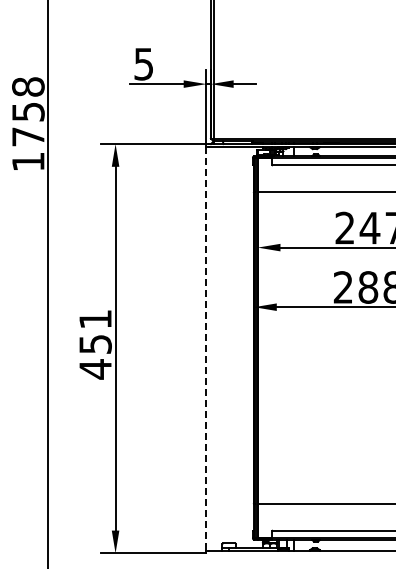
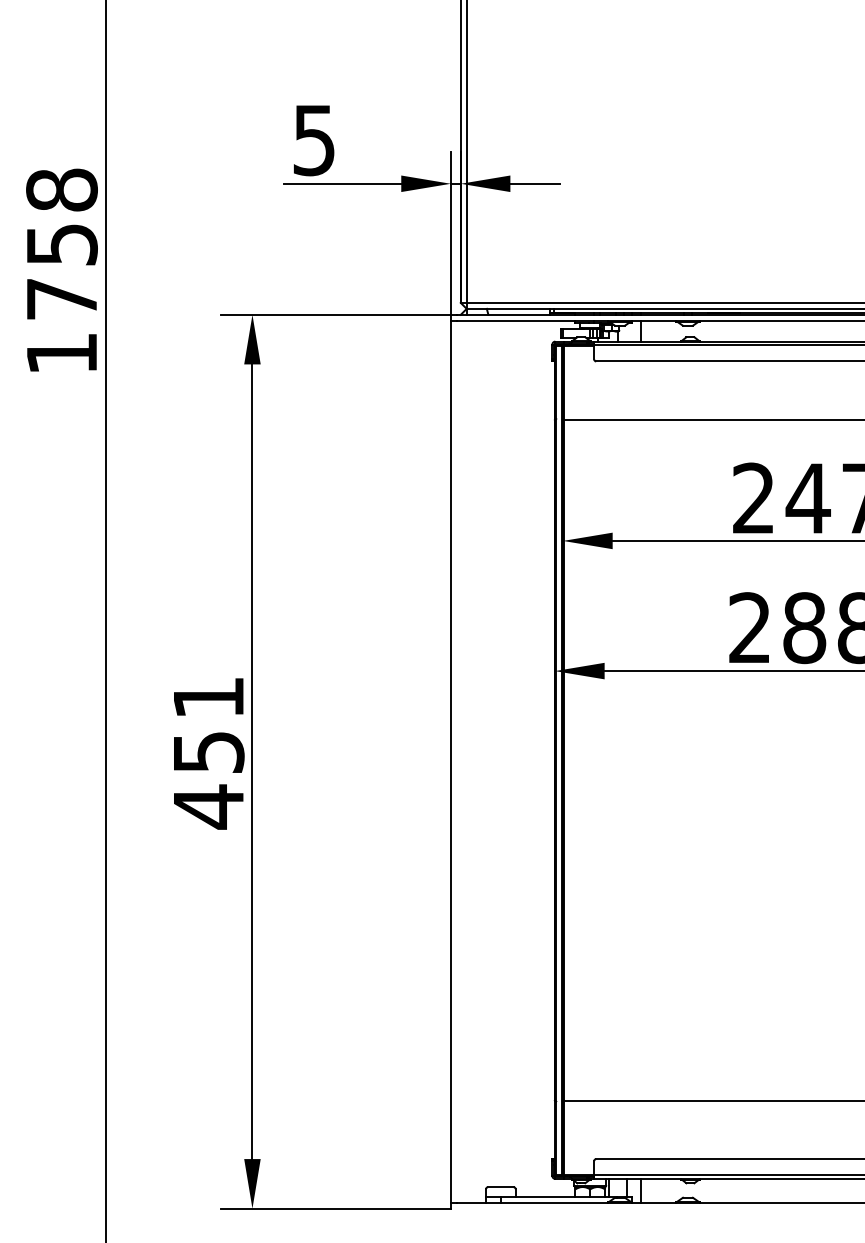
line: (206, 348) -> (451, 761), dashed -> solid

